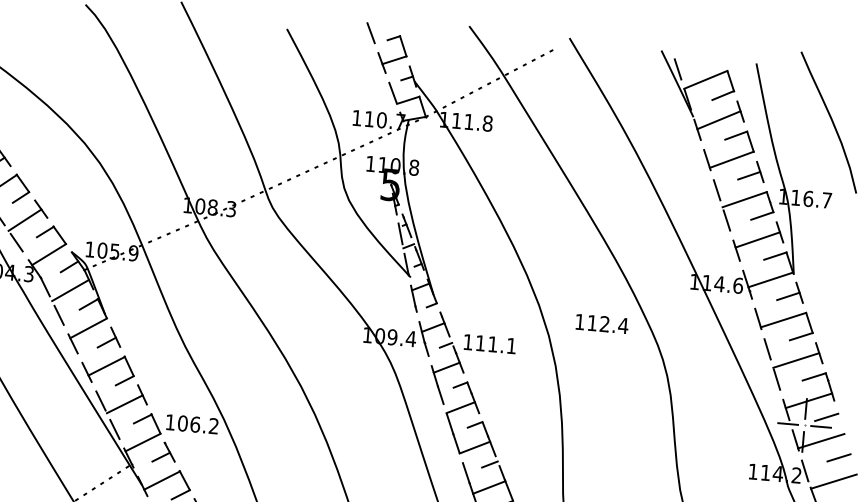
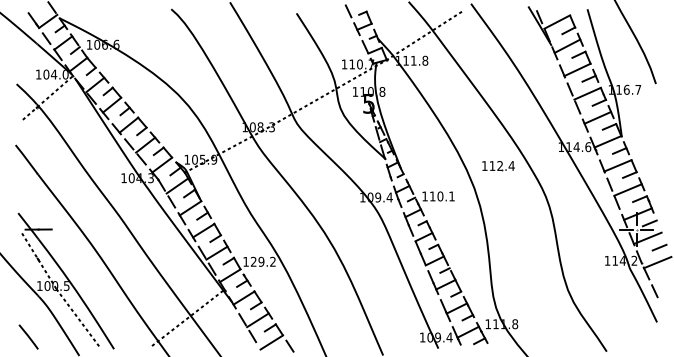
part: (602, 324) -> (498, 166), moved
text: (493, 344) -> (440, 196), 111.1 -> 110.1
text: (188, 423) -> (257, 261), 106.2 -> 129.2

